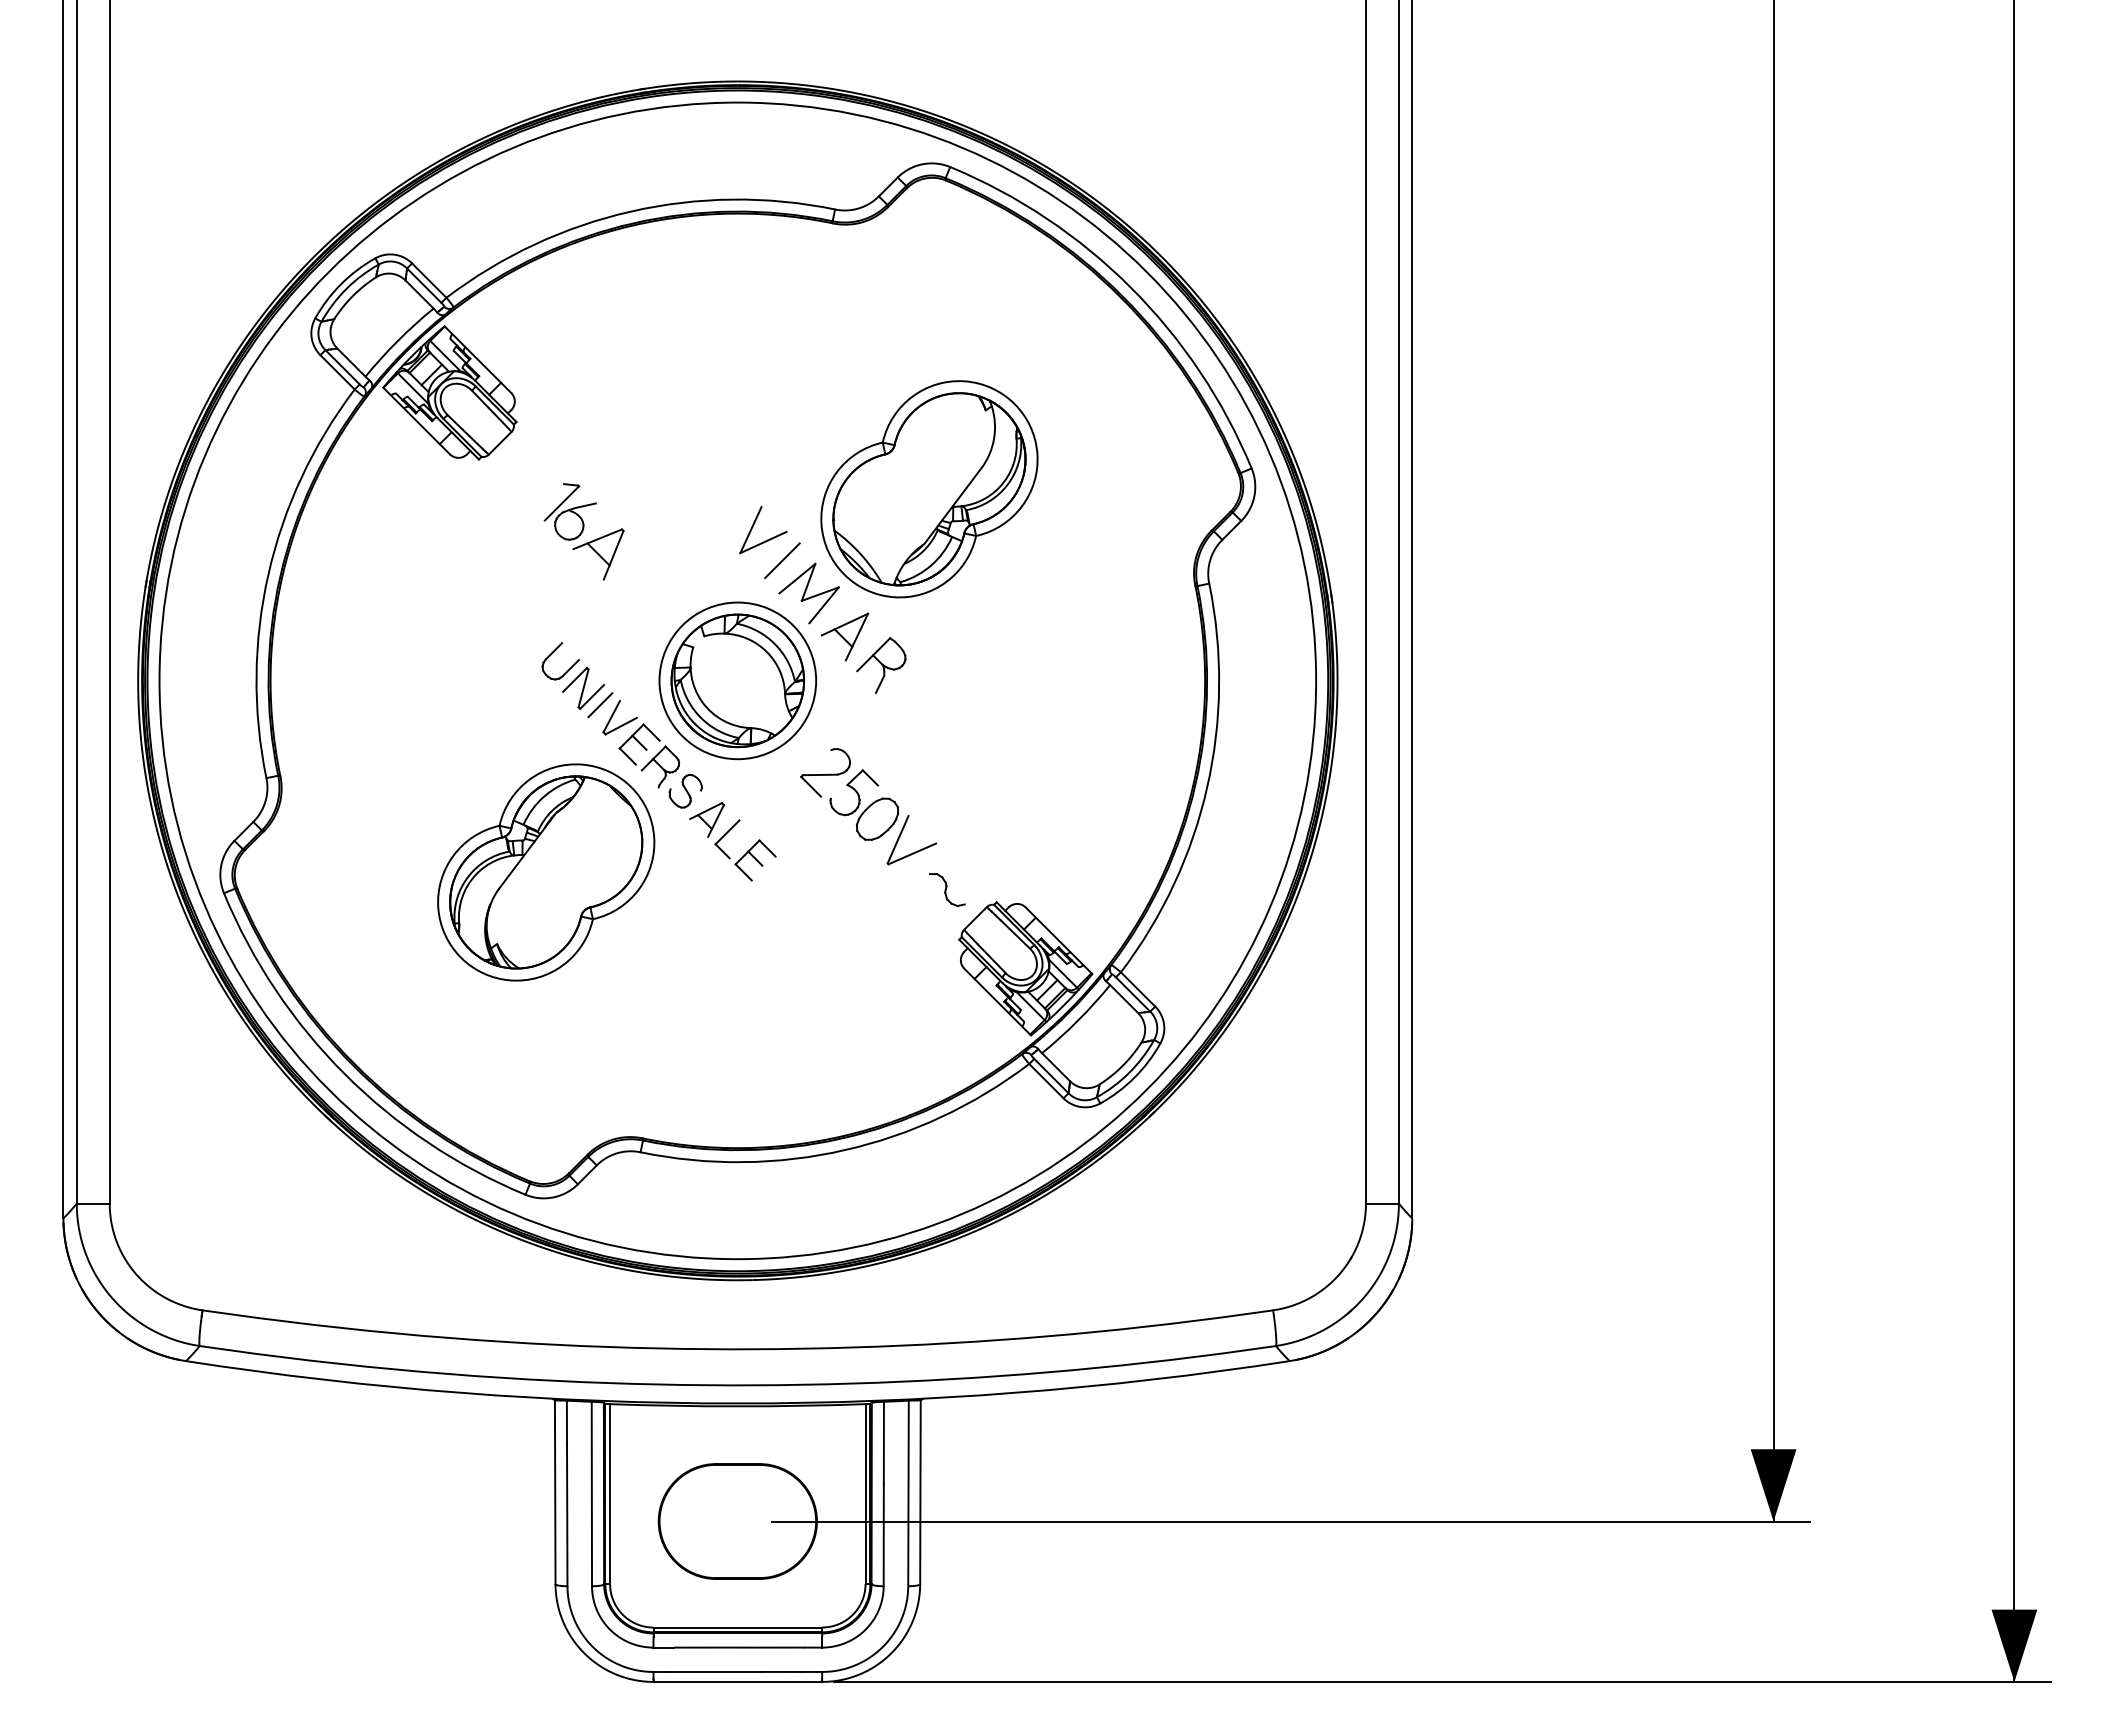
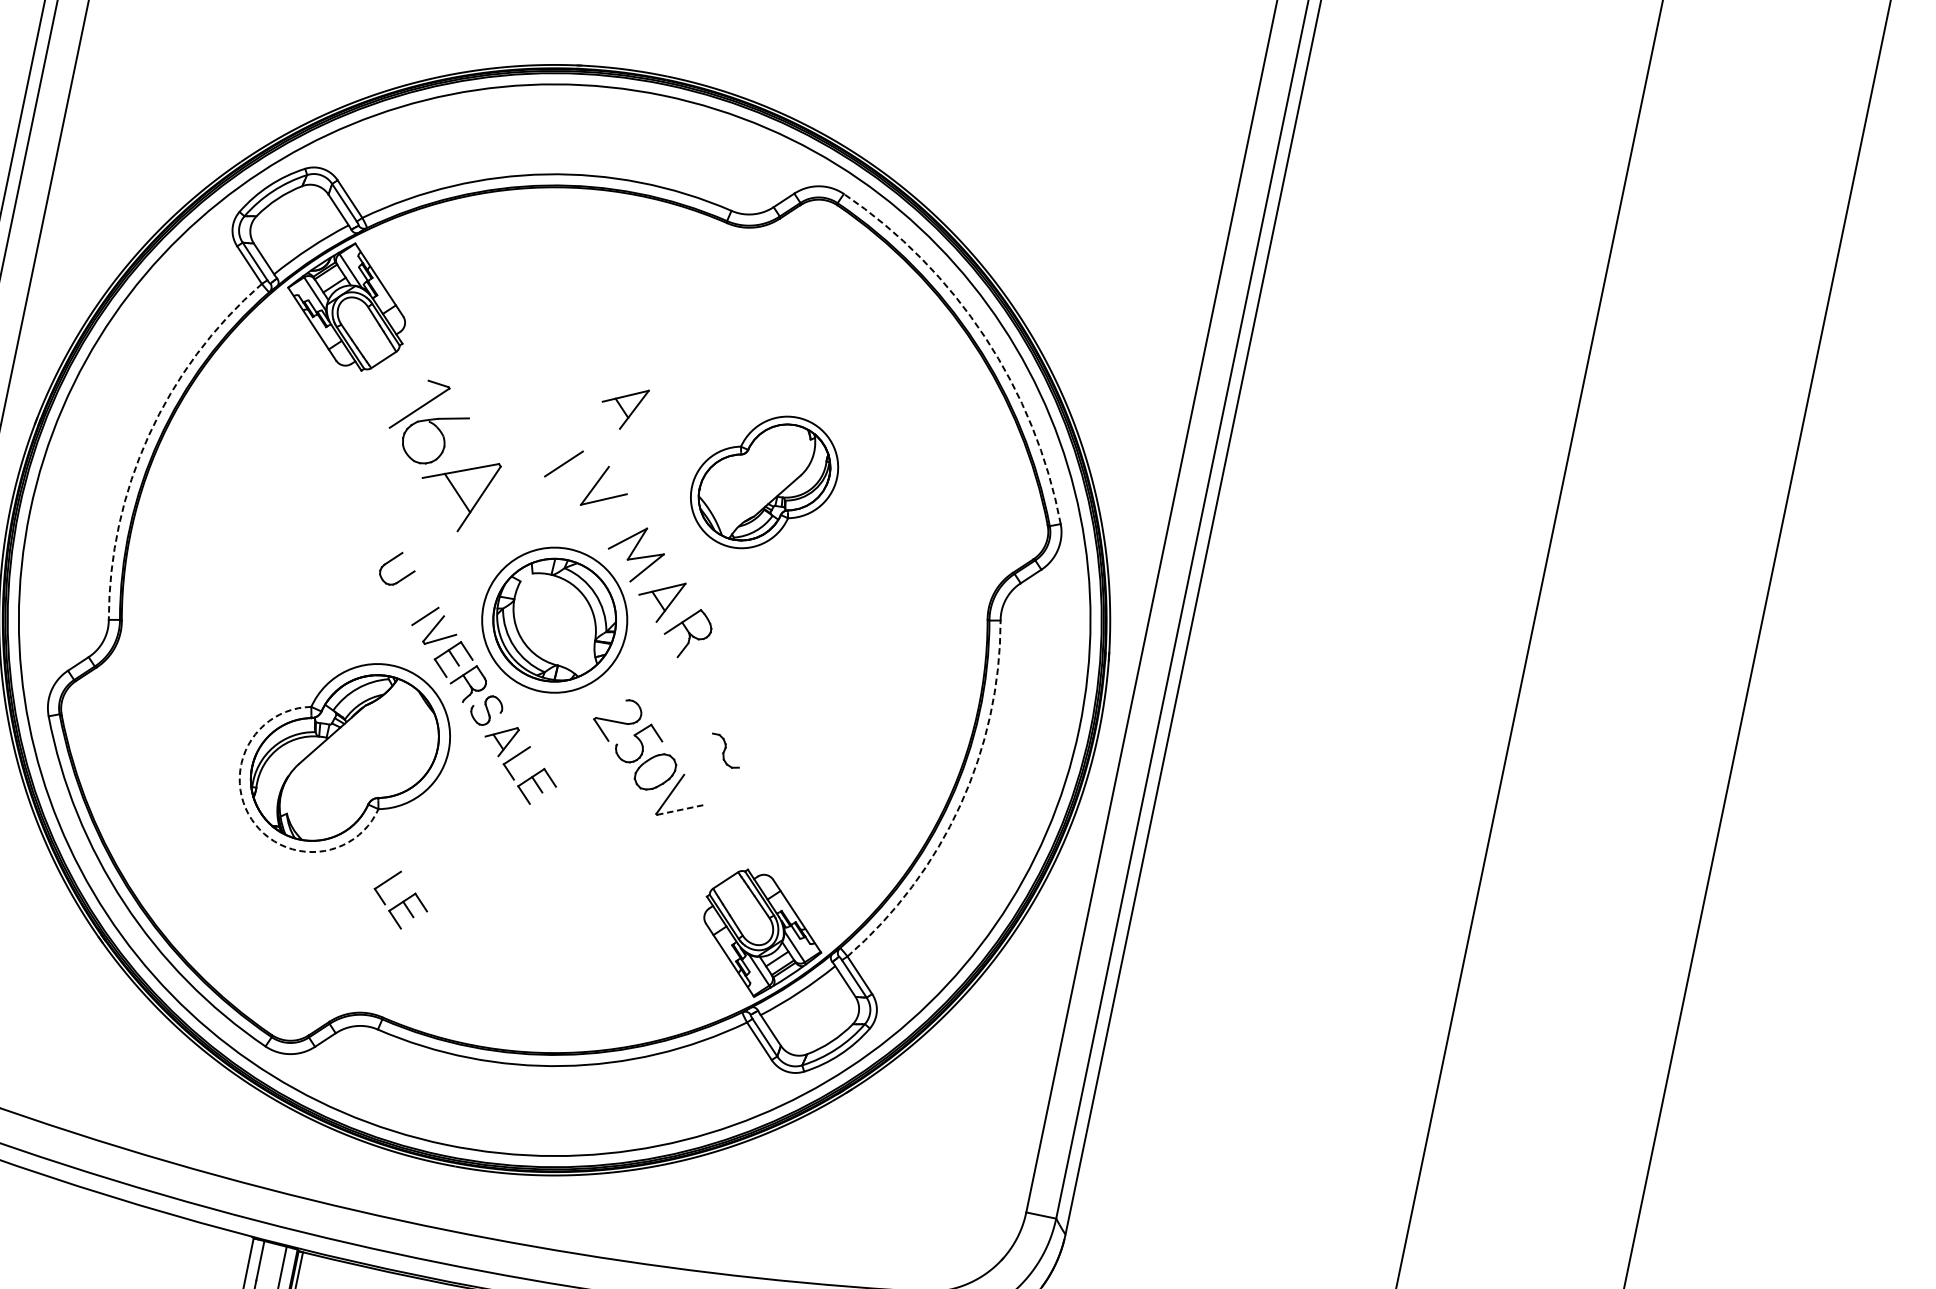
arc: (1130, 287) -> (984, 337), solid -> dashed
part: (763, 440) -> (623, 406), added
part: (929, 489) -> (764, 482), size x0.7
part: (583, 531) -> (442, 455), size x1.6
line: (782, 560) -> (564, 463), moved
arc: (268, 574) -> (148, 435), solid -> dashed
part: (583, 687) -> (413, 597), removed
arc: (1207, 787) -> (960, 805), solid -> dashed
line: (912, 853) -> (680, 809), solid -> dashed
part: (947, 890) -> (725, 751), moved
arc: (461, 957) -> (252, 819), solid -> dashed
part: (636, 1010) -> (400, 900), added

